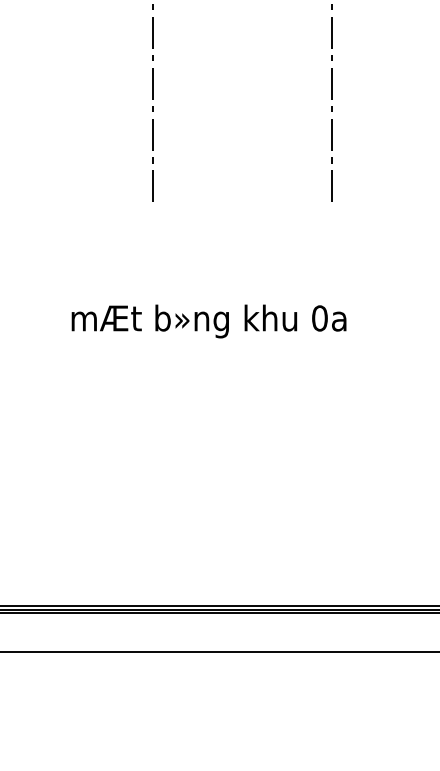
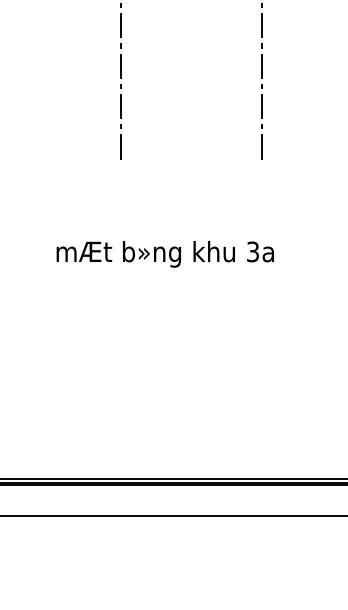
text: (319, 317) -> (252, 251), 0a -> 3a

